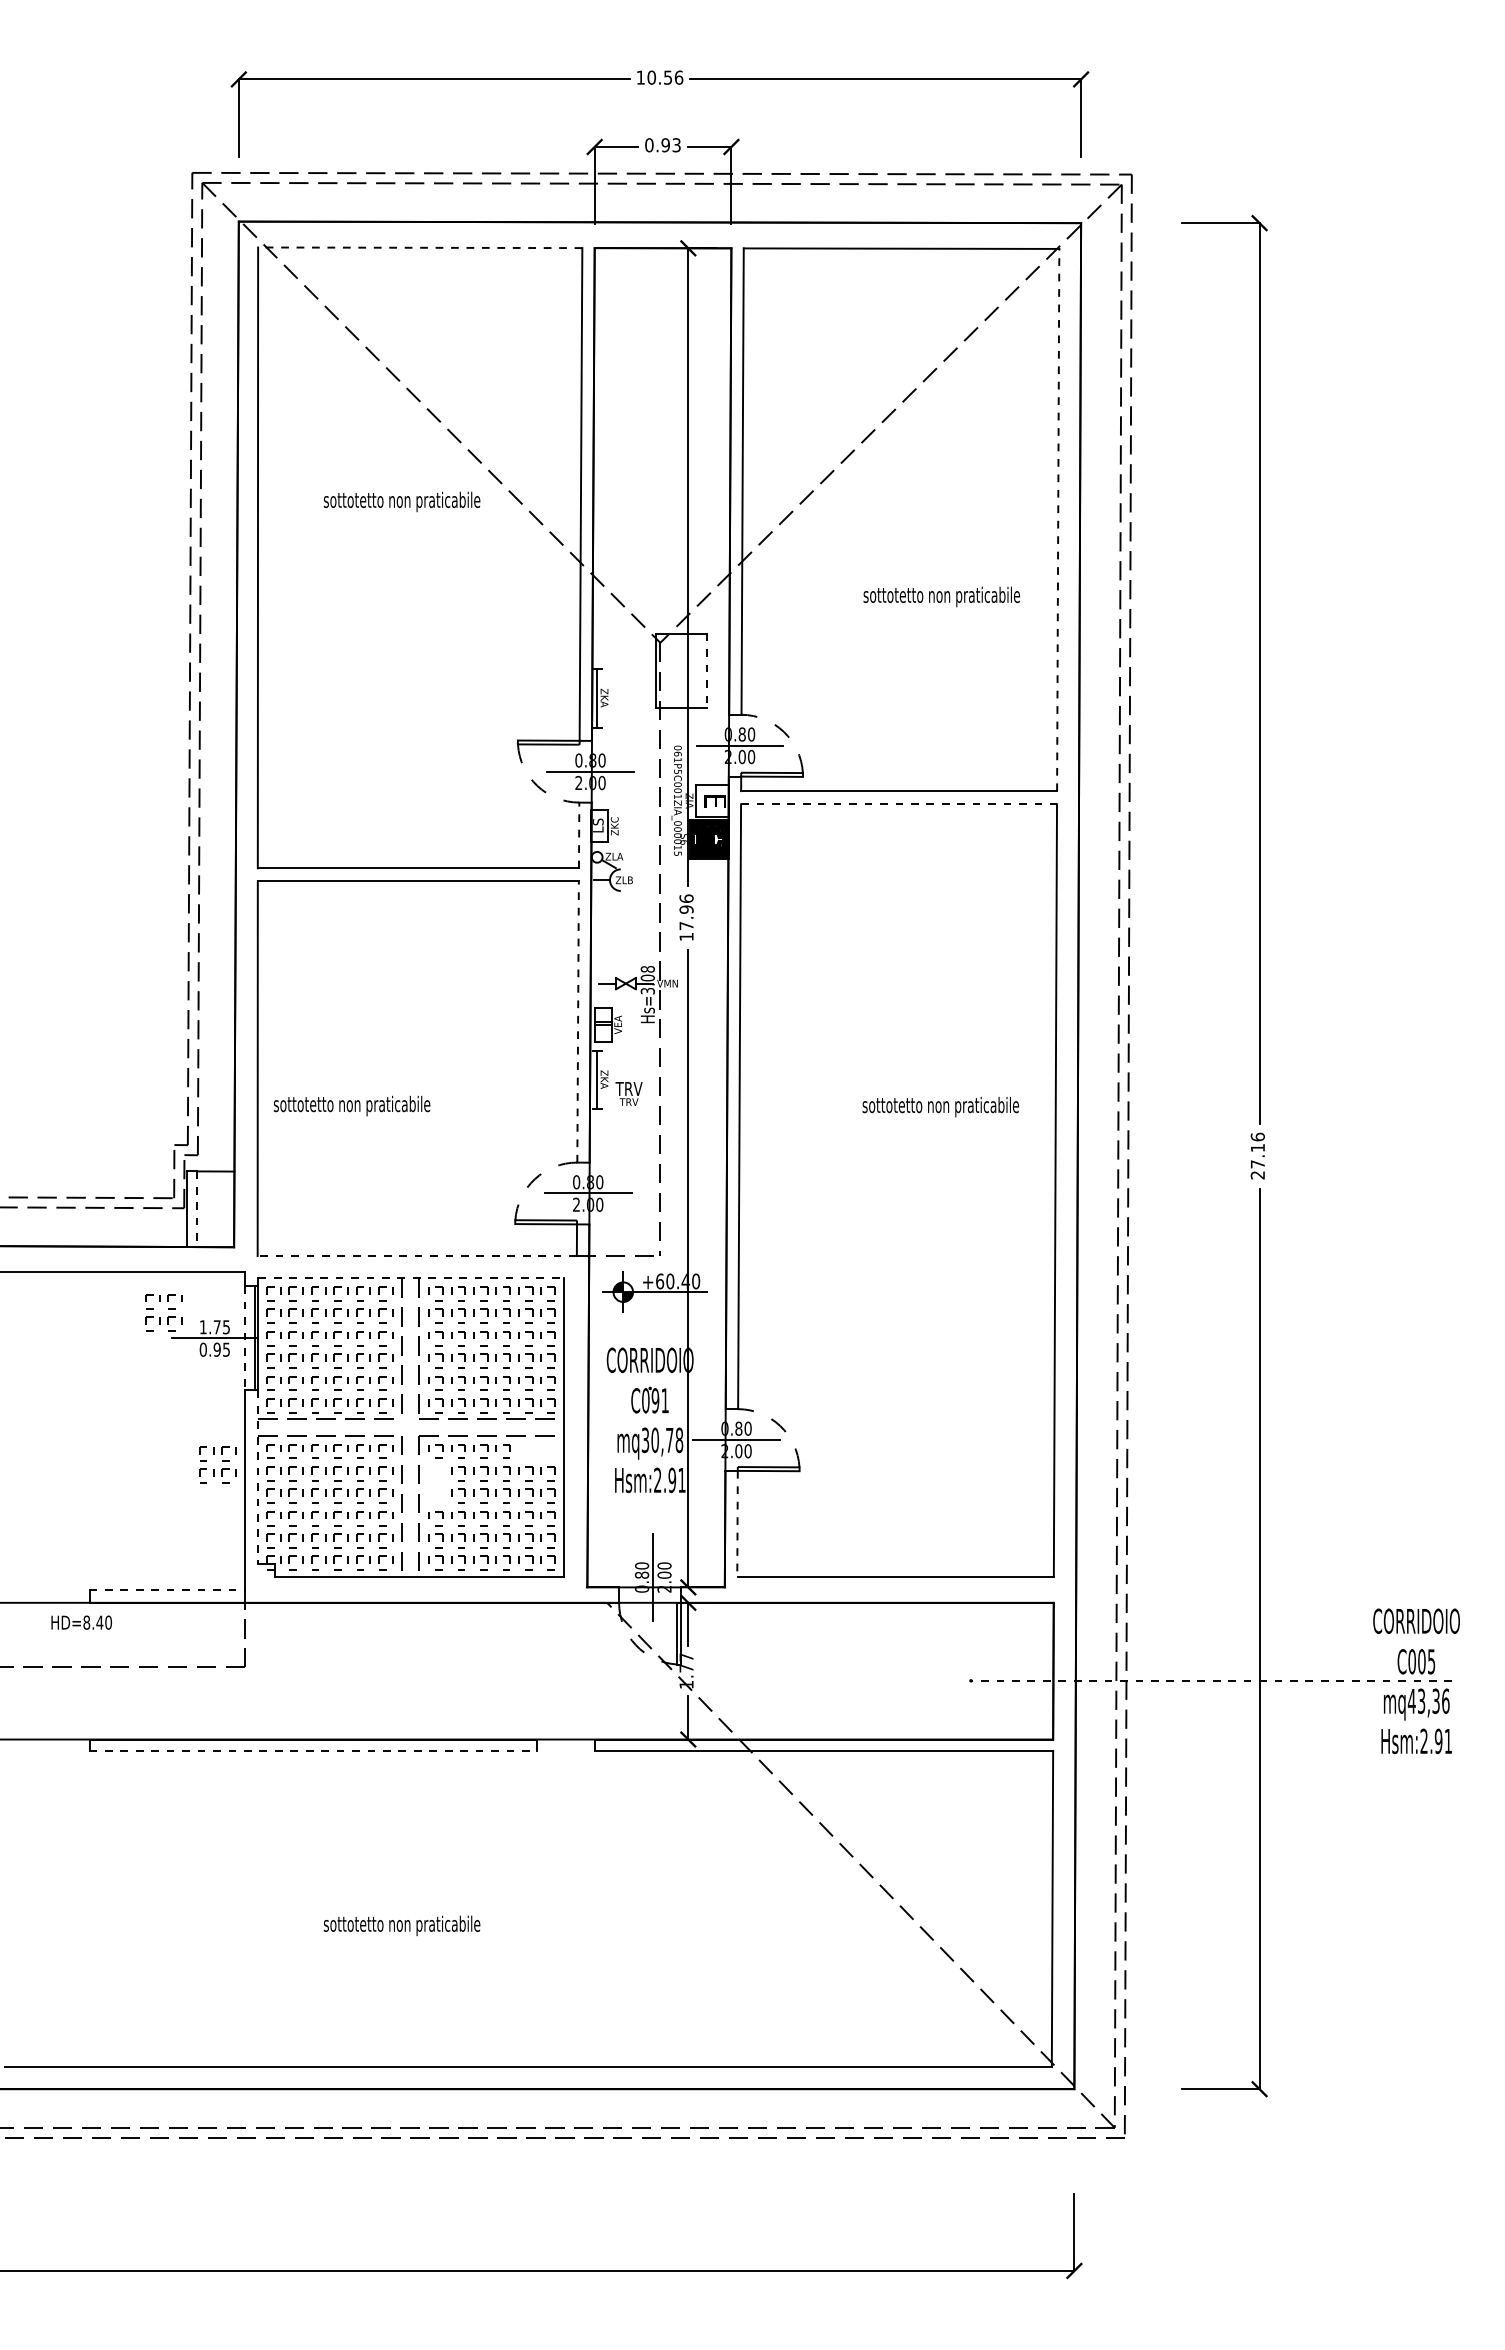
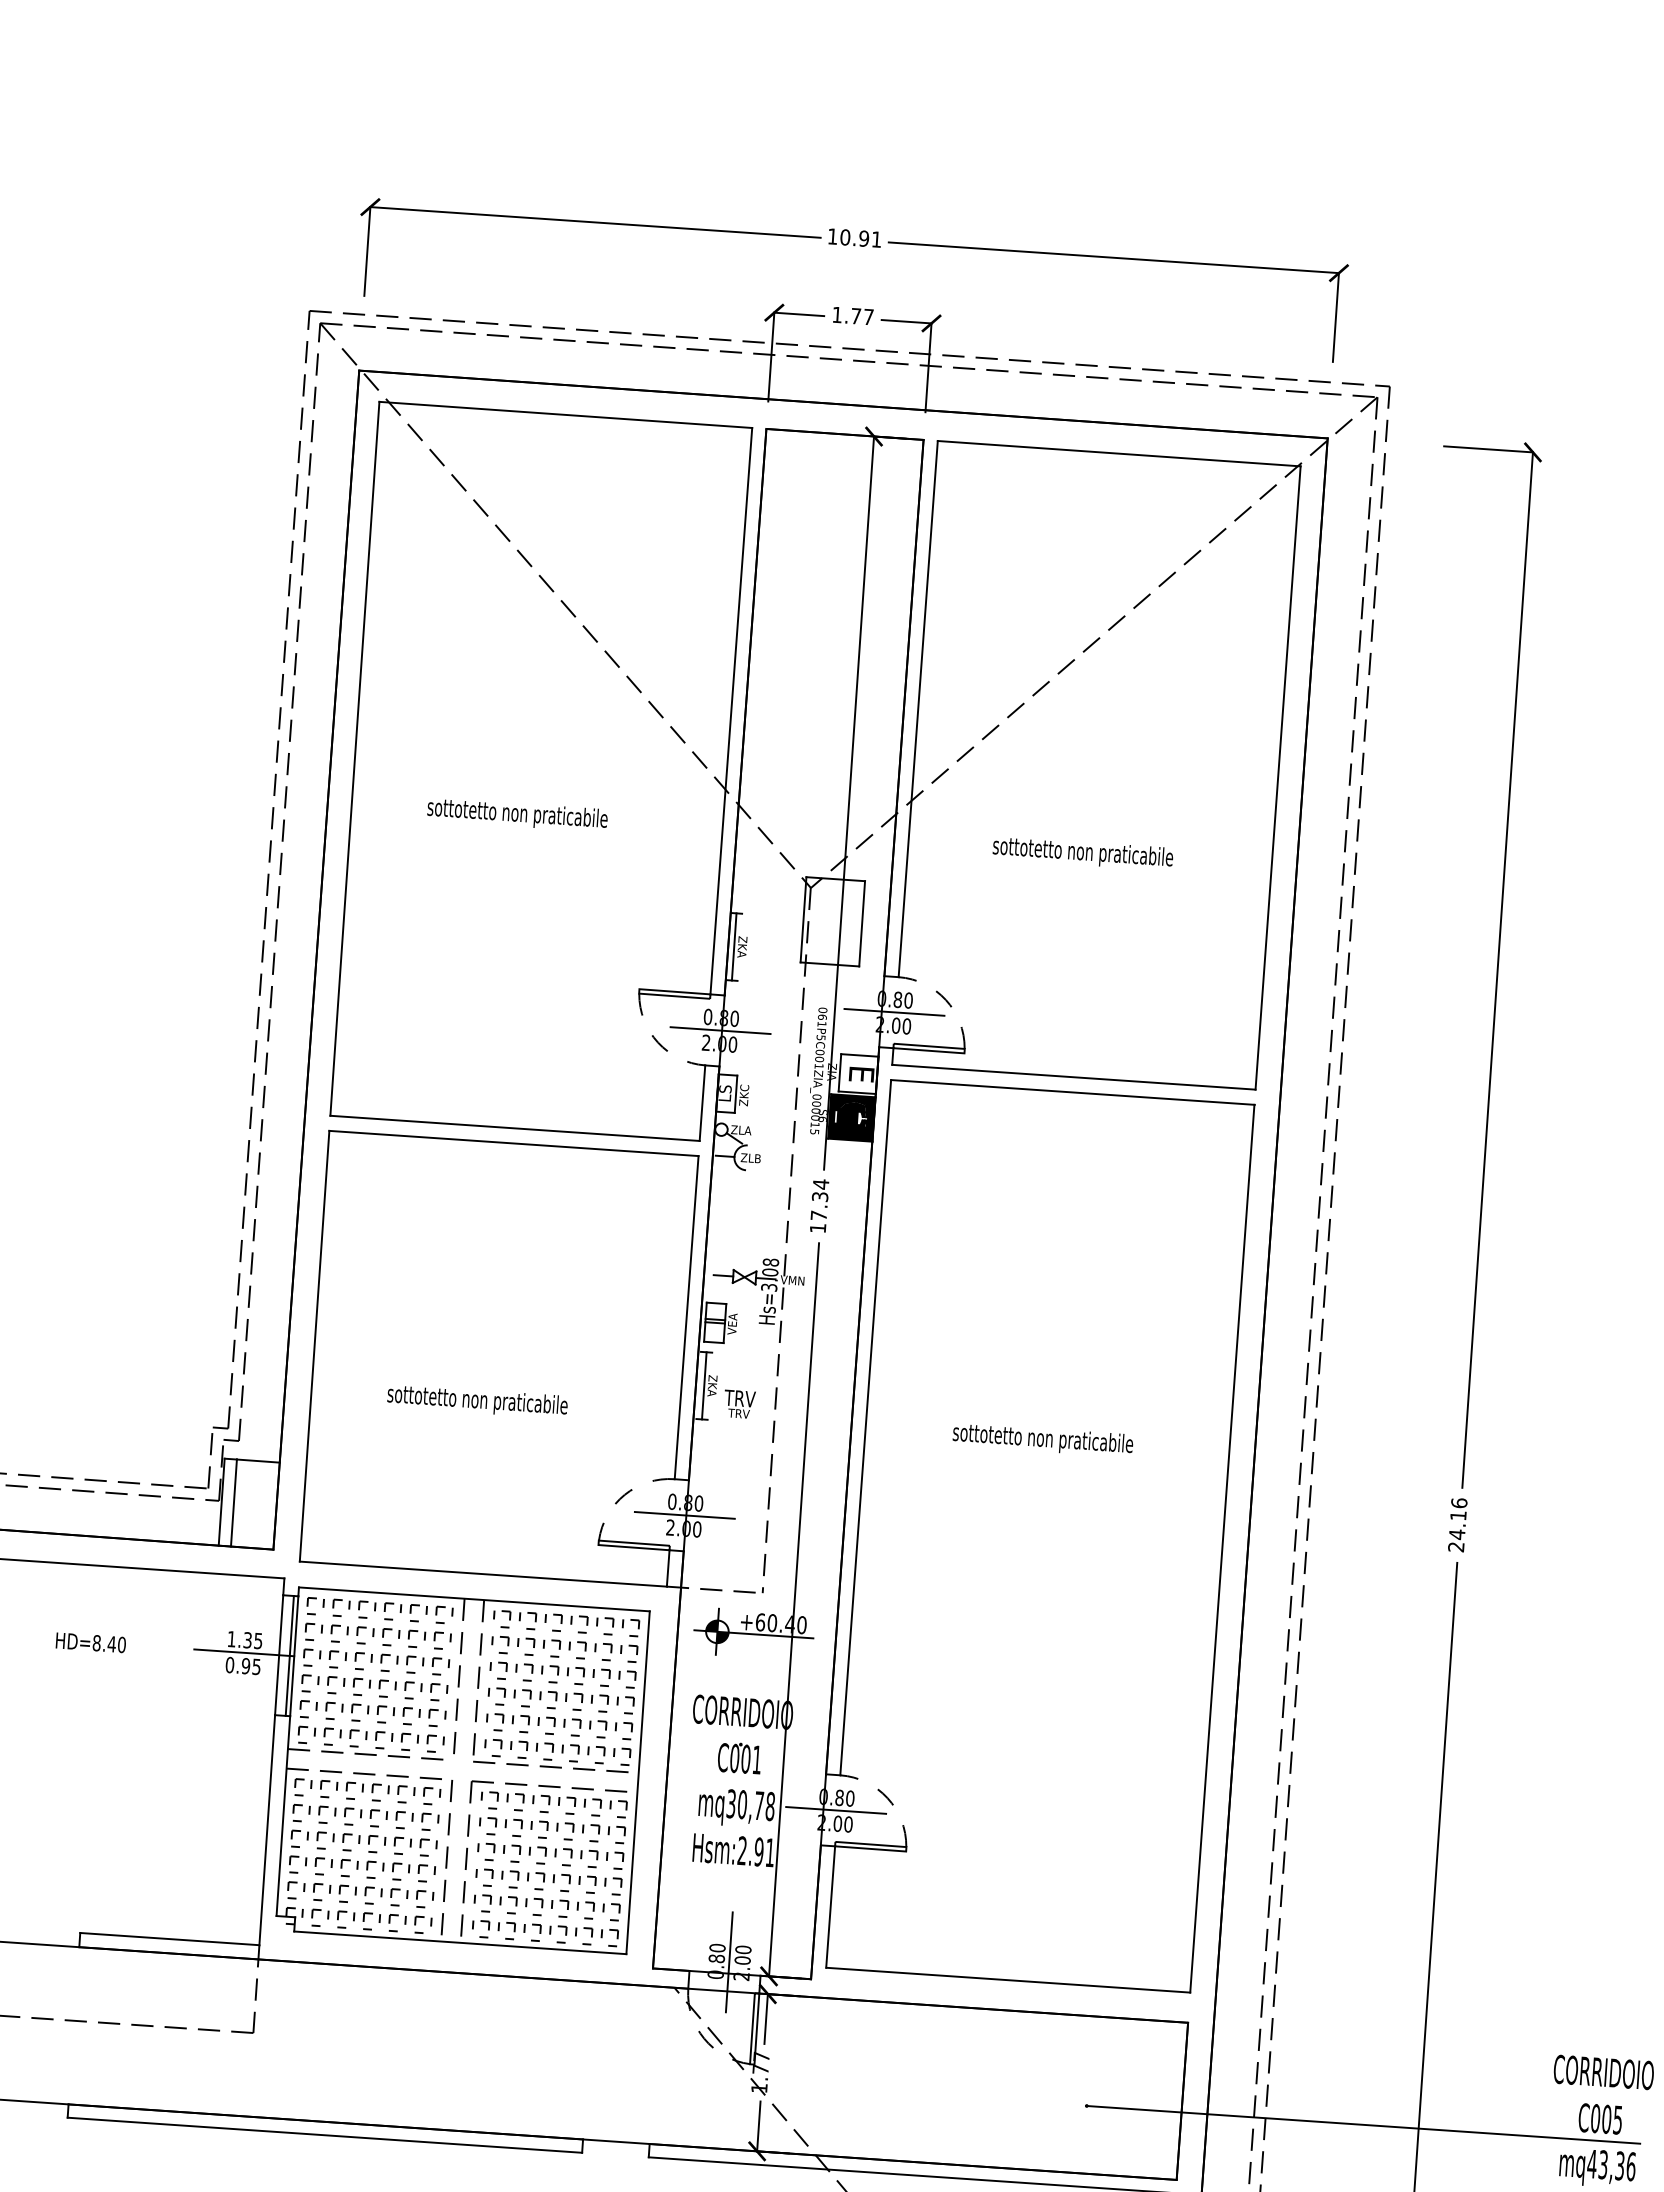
text: (673, 77) -> (870, 238), 10.56 -> 10.91
text: (662, 145) -> (852, 316), 0.93 -> 1.77
line: (419, 247) -> (564, 414), dashed -> solid
text: (401, 501) -> (516, 814), moved
line: (1058, 519) -> (1278, 777), dashed -> solid
text: (941, 596) -> (1082, 853), moved
line: (706, 671) -> (861, 924), dashed -> solid
line: (899, 804) -> (1073, 1092), dashed -> solid
line: (579, 835) -> (702, 1103), dashed -> solid
text: (686, 903) -> (820, 1189), 17.96 -> 17.34
line: (578, 1022) -> (687, 1318), dashed -> solid
text: (351, 1105) -> (476, 1400), moved
text: (940, 1106) -> (1042, 1439), moved
text: (1257, 1163) -> (1456, 1533), 27.16 -> 24.16
line: (197, 1209) -> (234, 1503), dashed -> solid
line: (417, 1256) -> (483, 1574), dashed -> solid
line: (410, 1278) -> (473, 1599), dashed -> solid
part: (163, 1312) -> (187, 1619), removed
text: (216, 1327) -> (246, 1640), 1.75 -> 1.35
line: (245, 1338) -> (279, 1655), dashed -> solid
text: (655, 1400) -> (745, 1758), C091 -> C001
part: (536, 1451) -> (605, 1808), added
part: (217, 1464) -> (237, 1798), removed
line: (258, 1477) -> (283, 1816), dashed -> solid
part: (435, 1484) -> (486, 1838), added
line: (737, 1523) -> (830, 1906), dashed -> solid
line: (167, 1590) -> (169, 1939), dashed -> solid
text: (81, 1622) -> (90, 1642), moved
line: (1211, 1680) -> (1363, 2124), dashed -> solid
line: (313, 1751) -> (325, 2135), dashed -> solid

